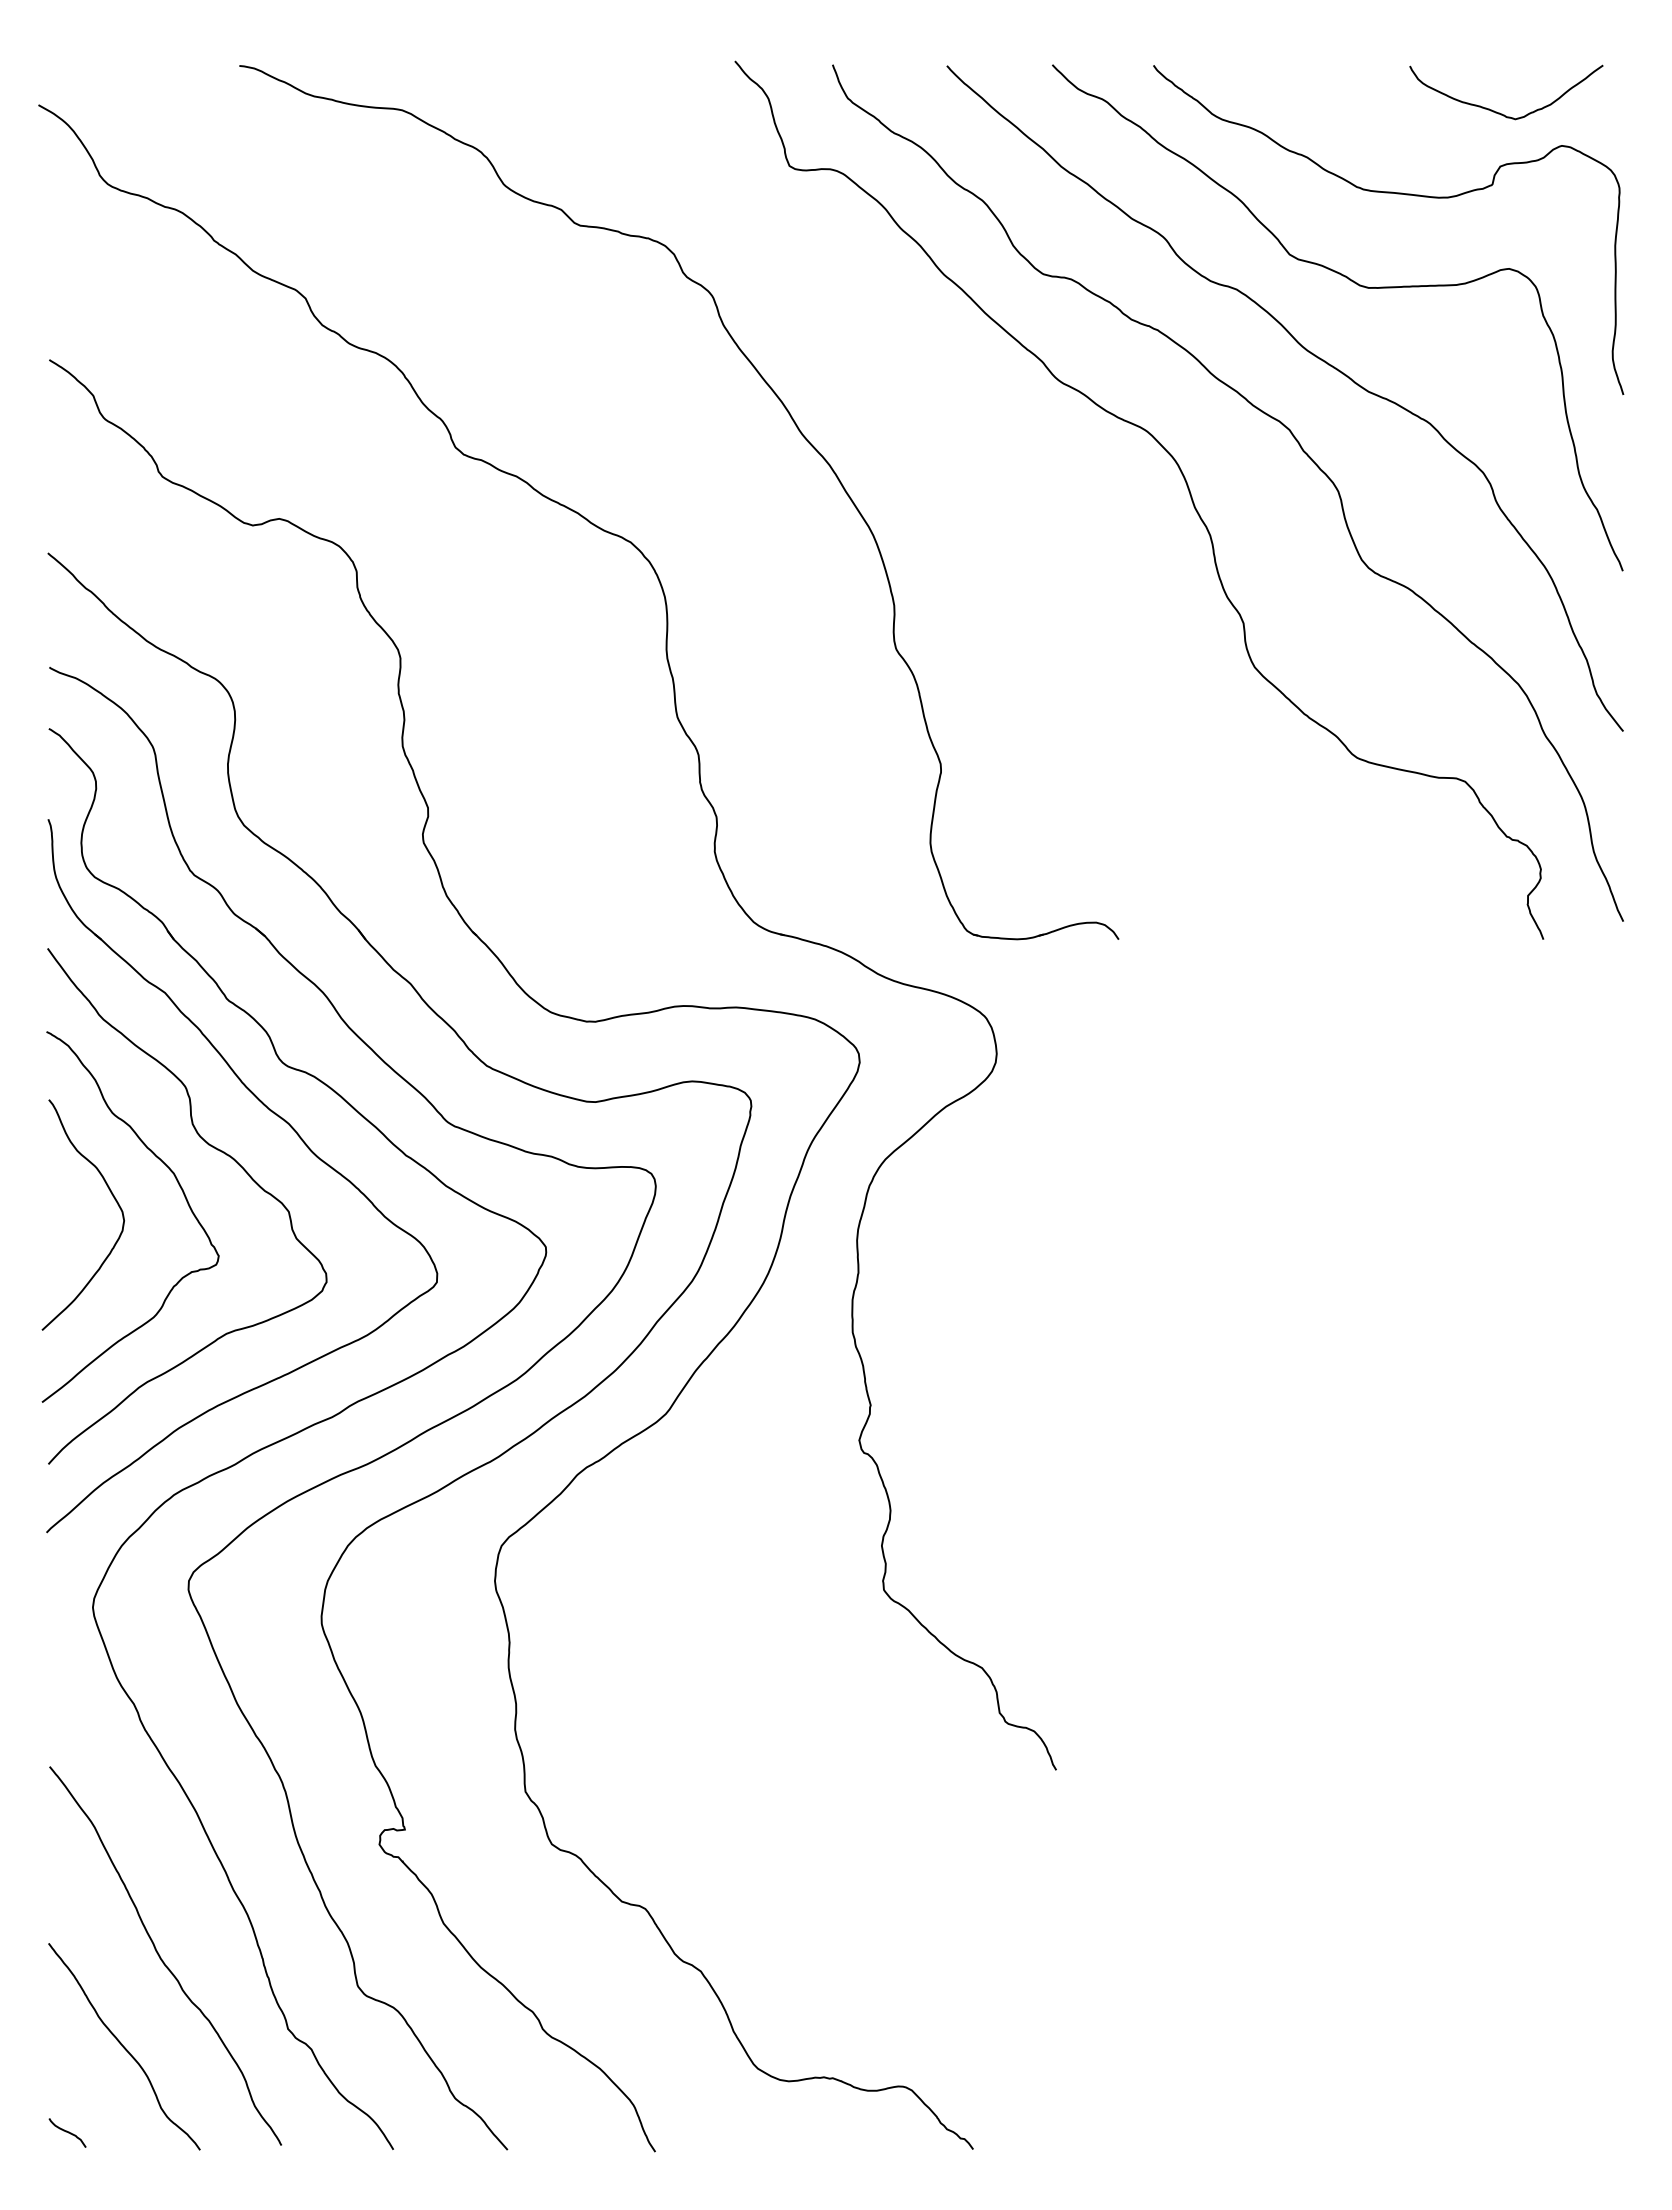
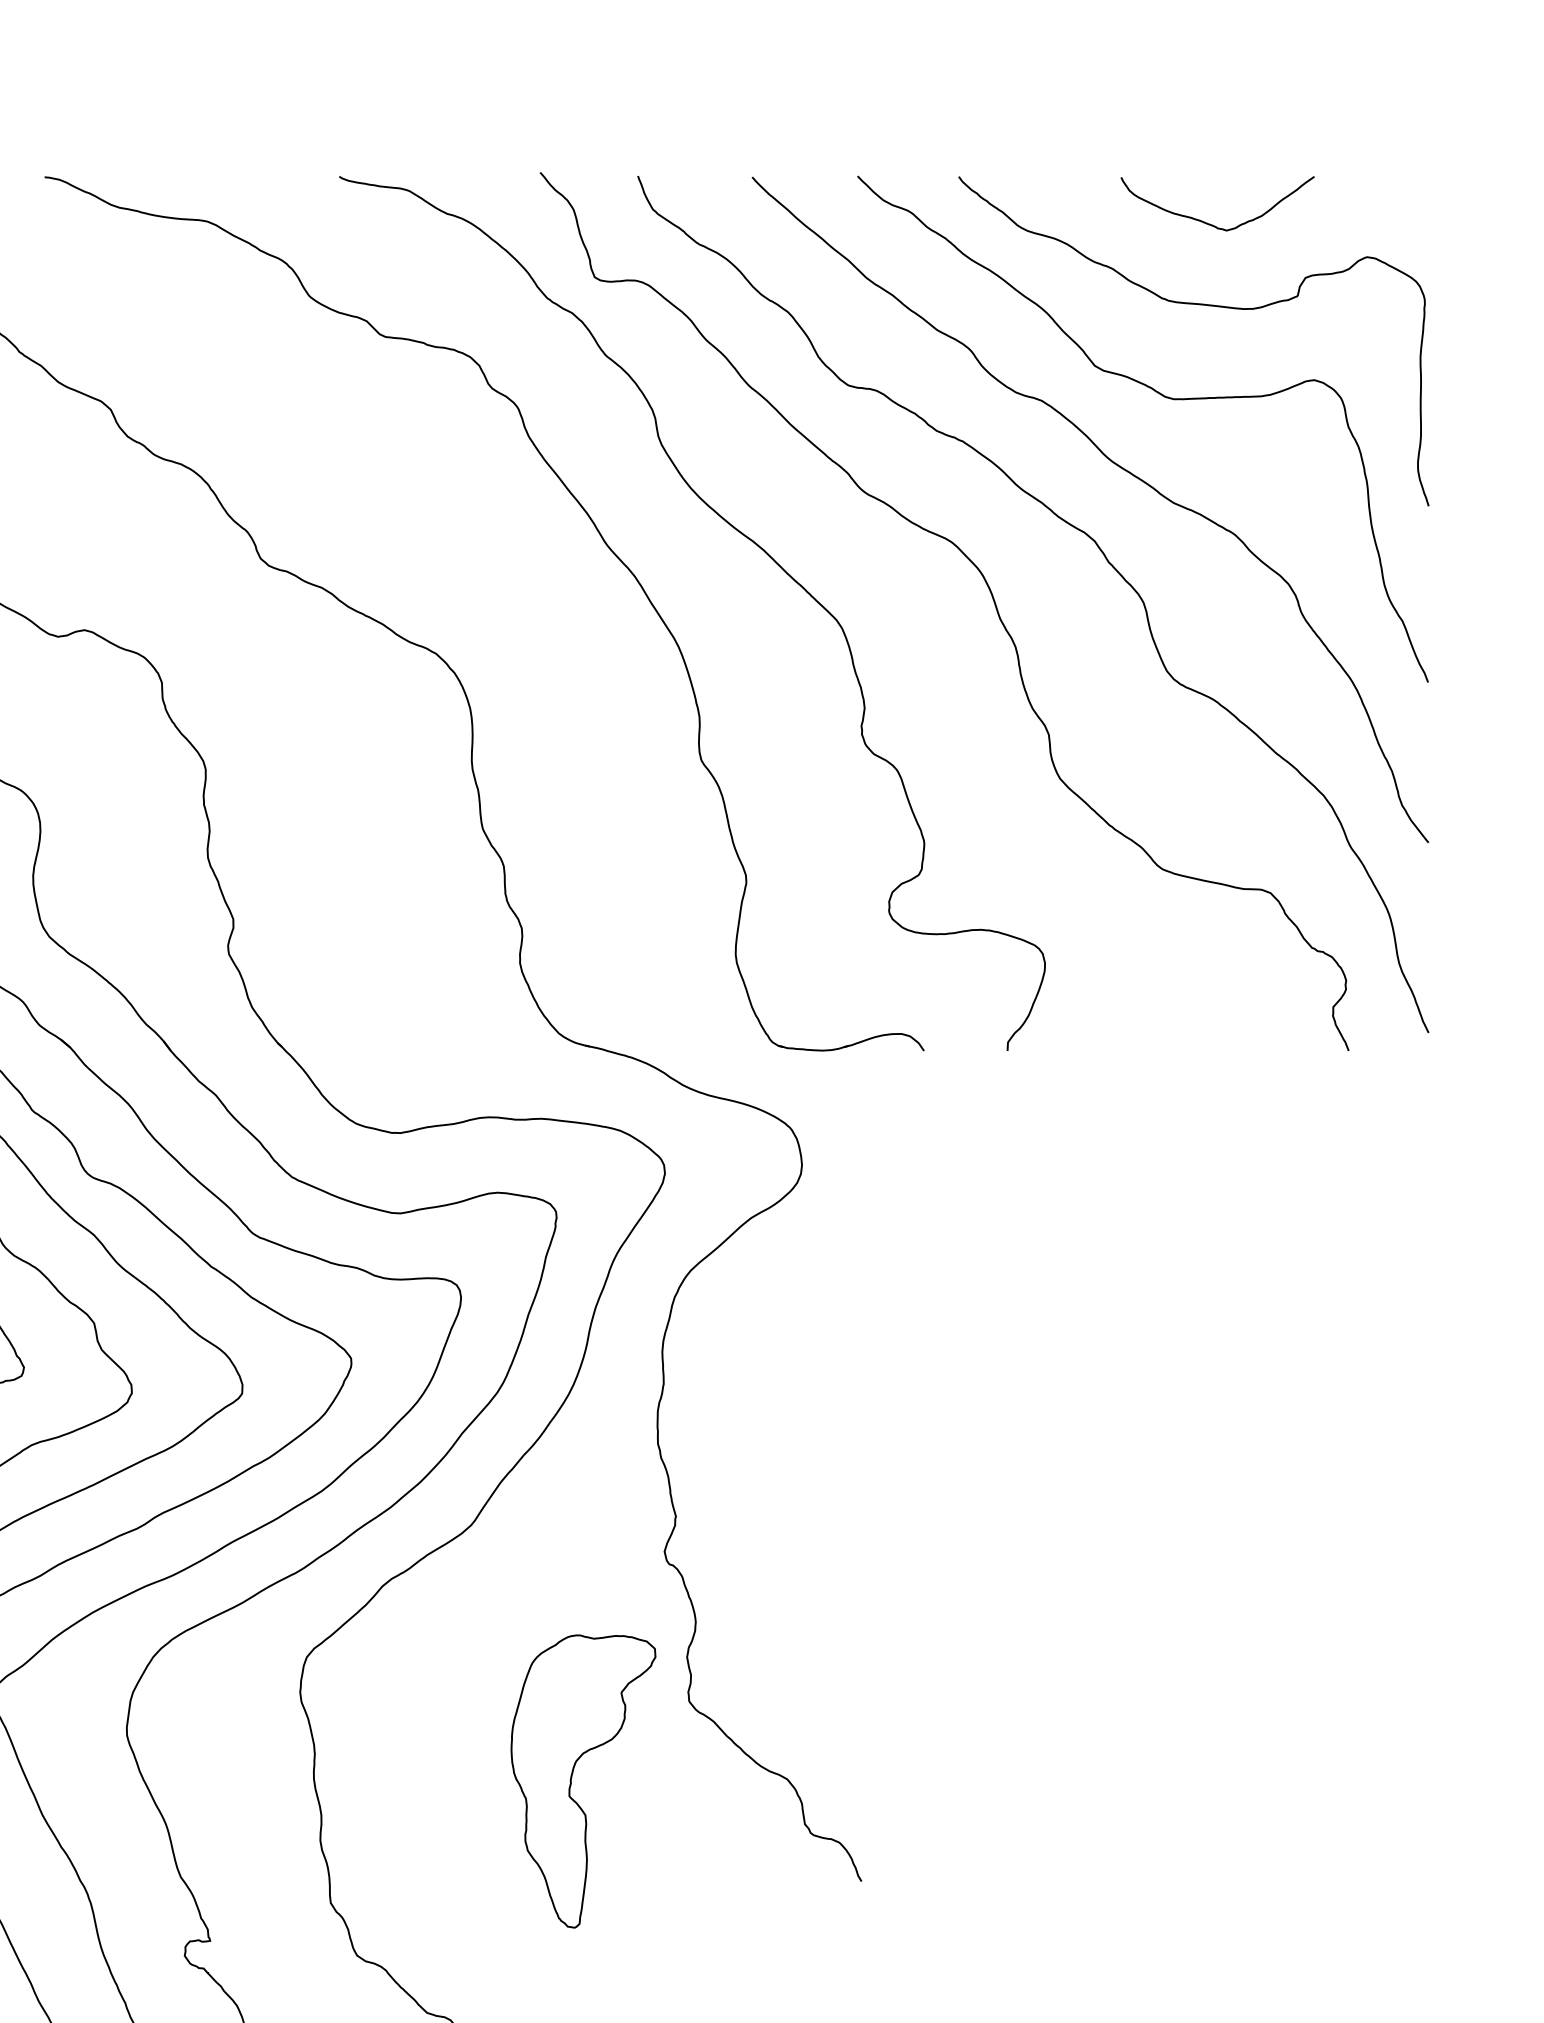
curve: (1499, 112) -> (1210, 223), moved
curve: (940, 426) -> (745, 537), added
part: (766, 1670) -> (571, 1781), added

